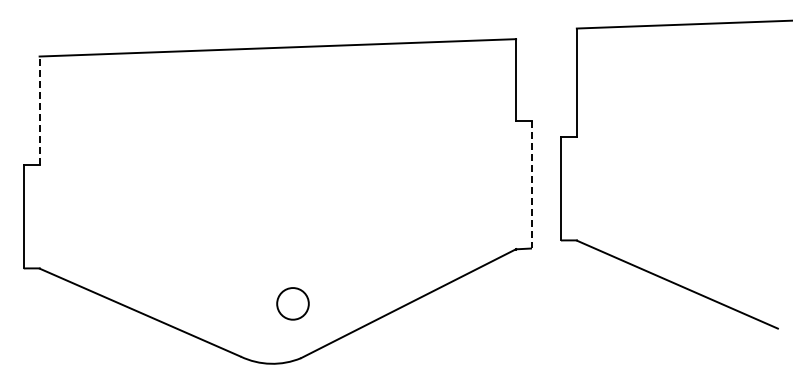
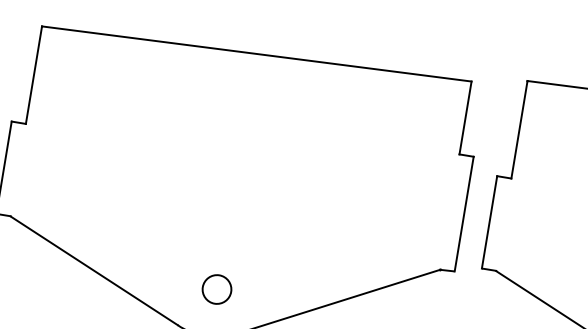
line: (39, 110) -> (33, 74), dashed -> solid
line: (531, 184) -> (463, 214), dashed -> solid
circle: (292, 303) -> (216, 289), moved

